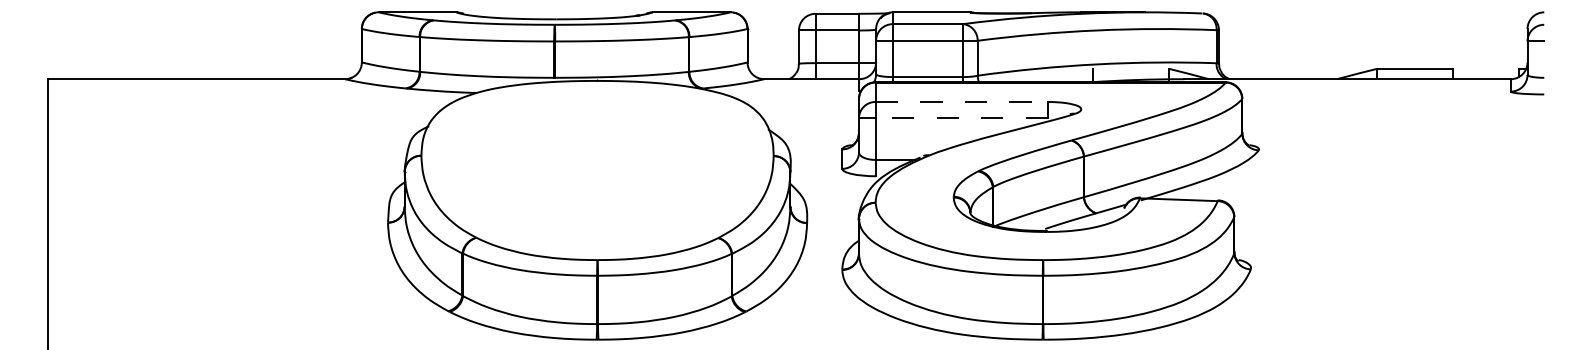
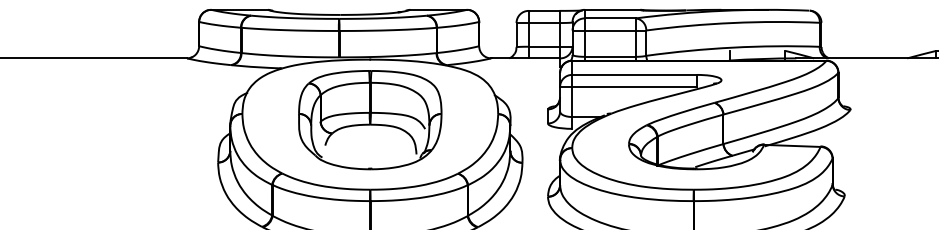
line: (962, 101) -> (635, 74), dashed -> solid
line: (961, 118) -> (634, 86), dashed -> solid
part: (597, 163) -> (370, 119), added

